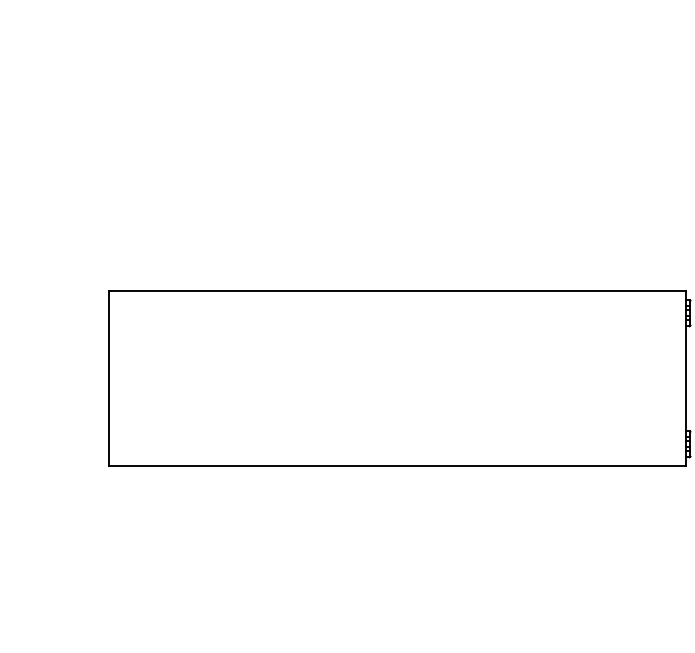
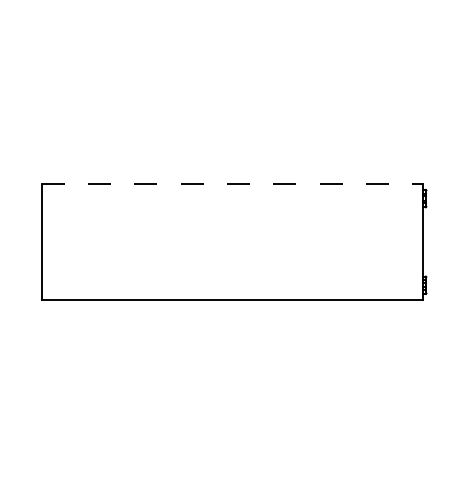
line: (397, 291) -> (232, 184), solid -> dashed

